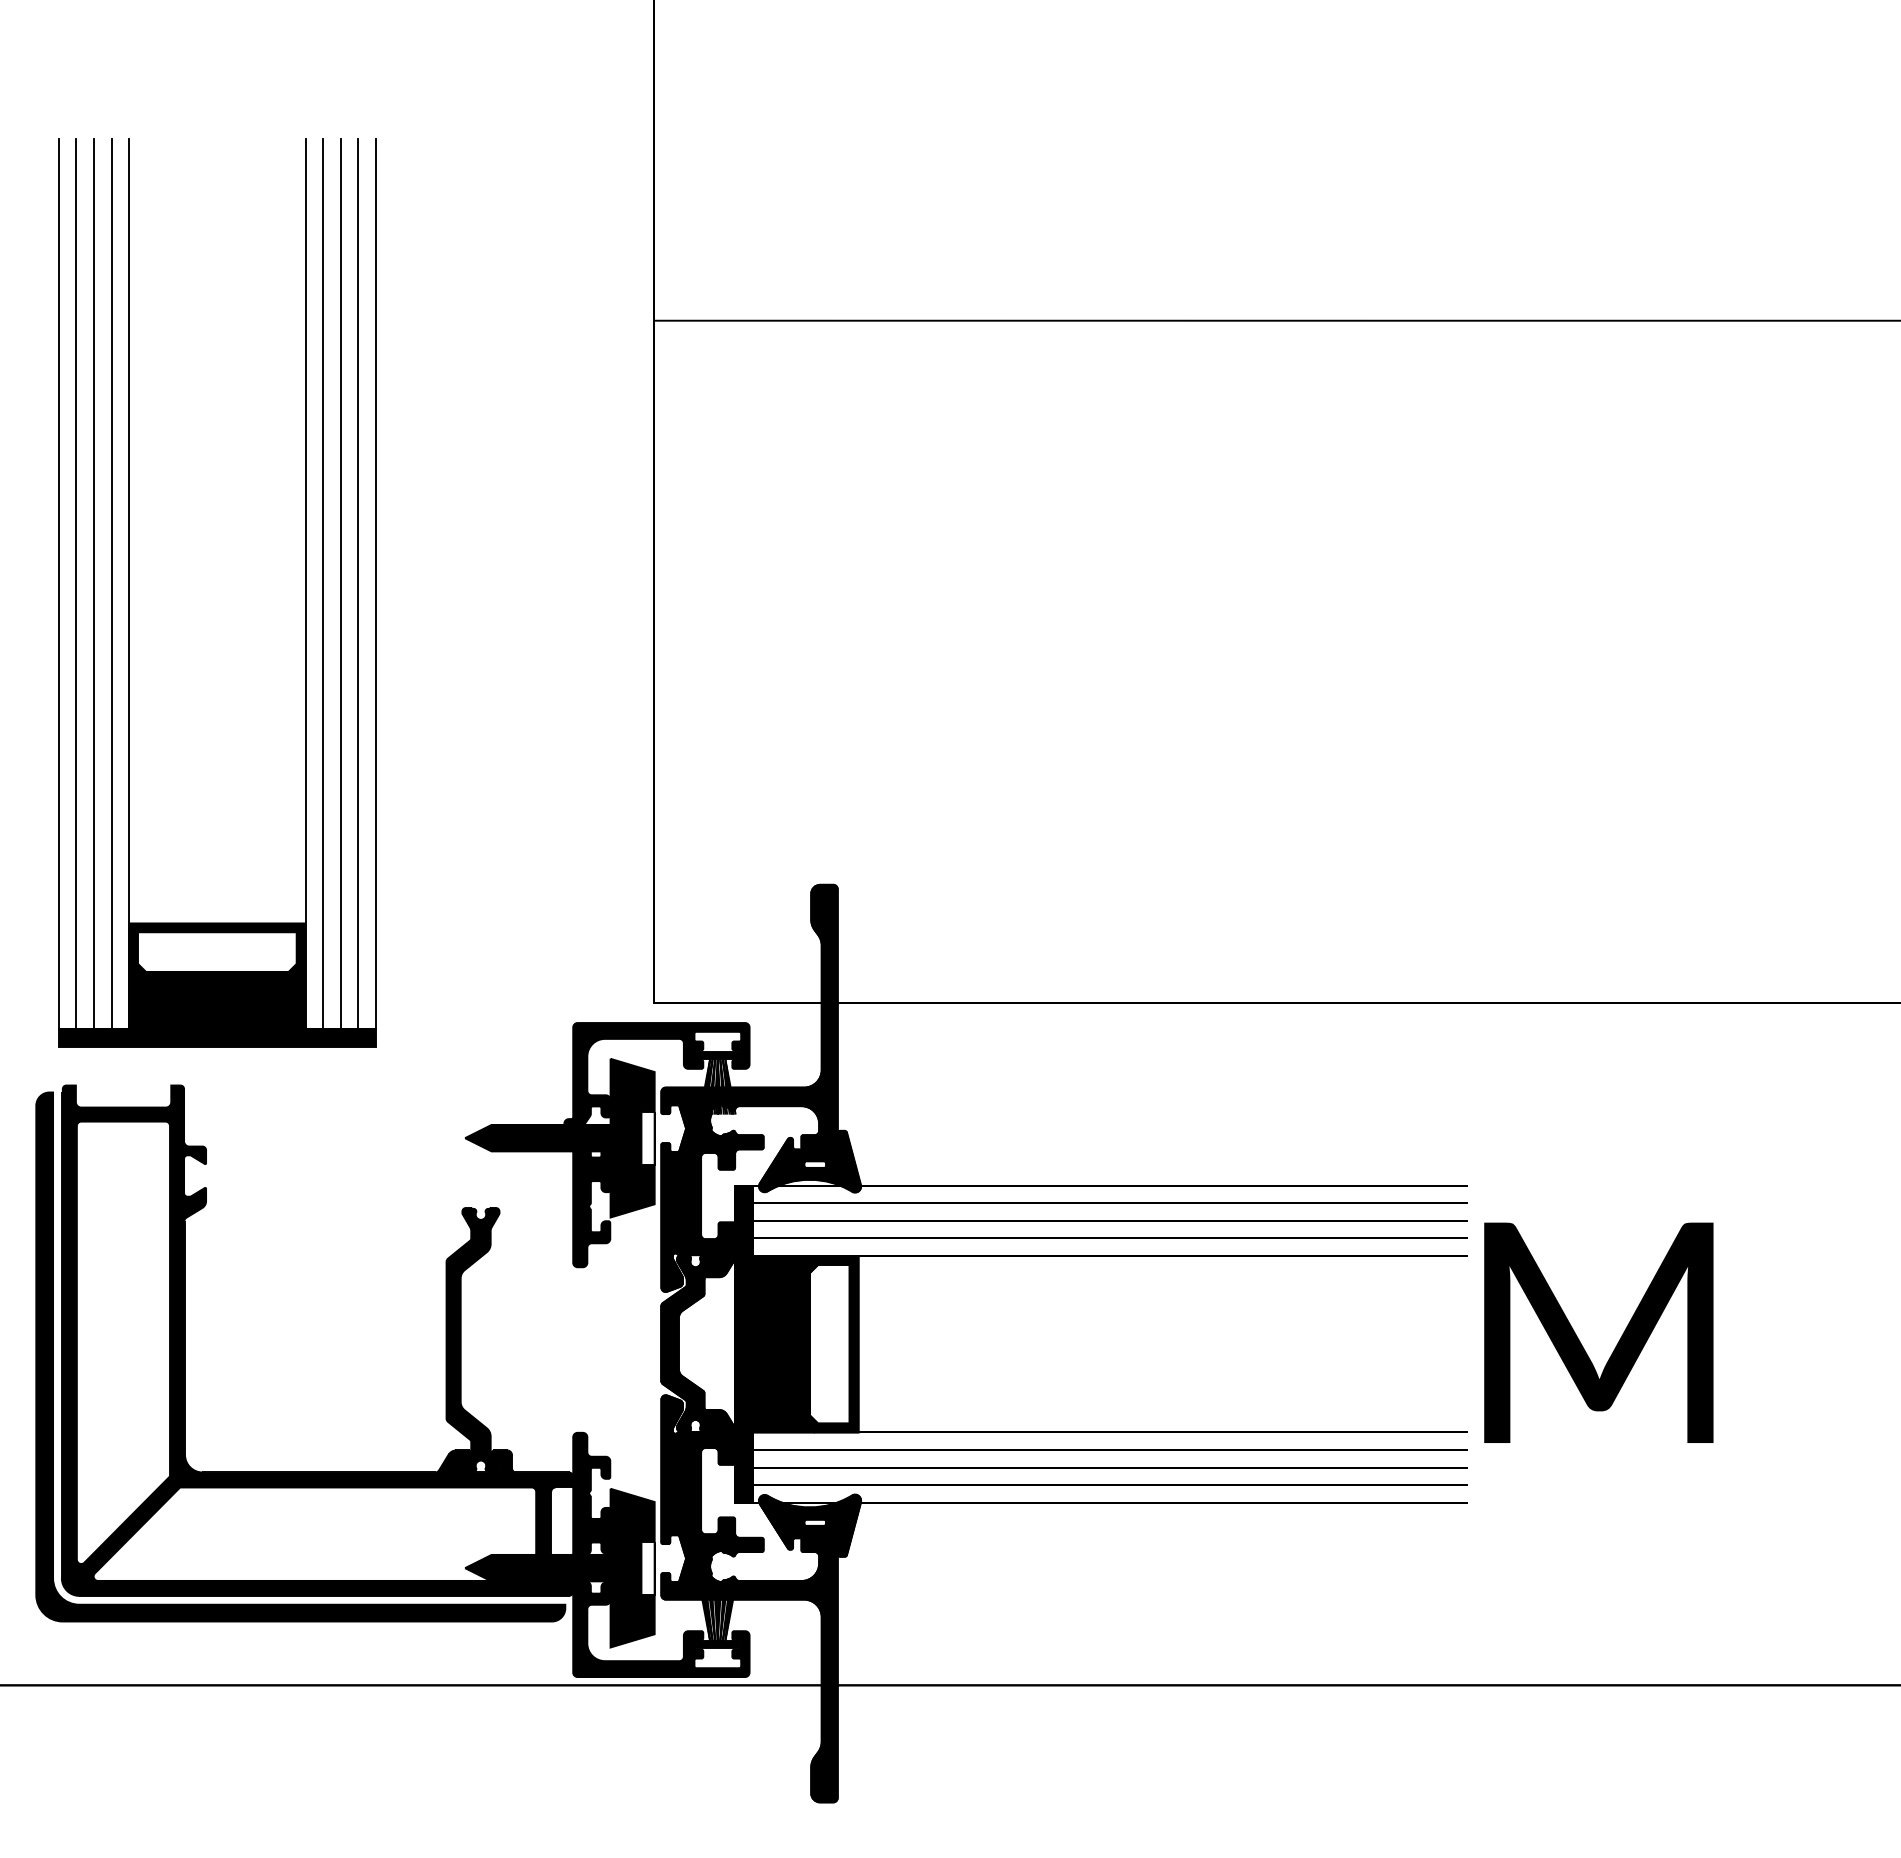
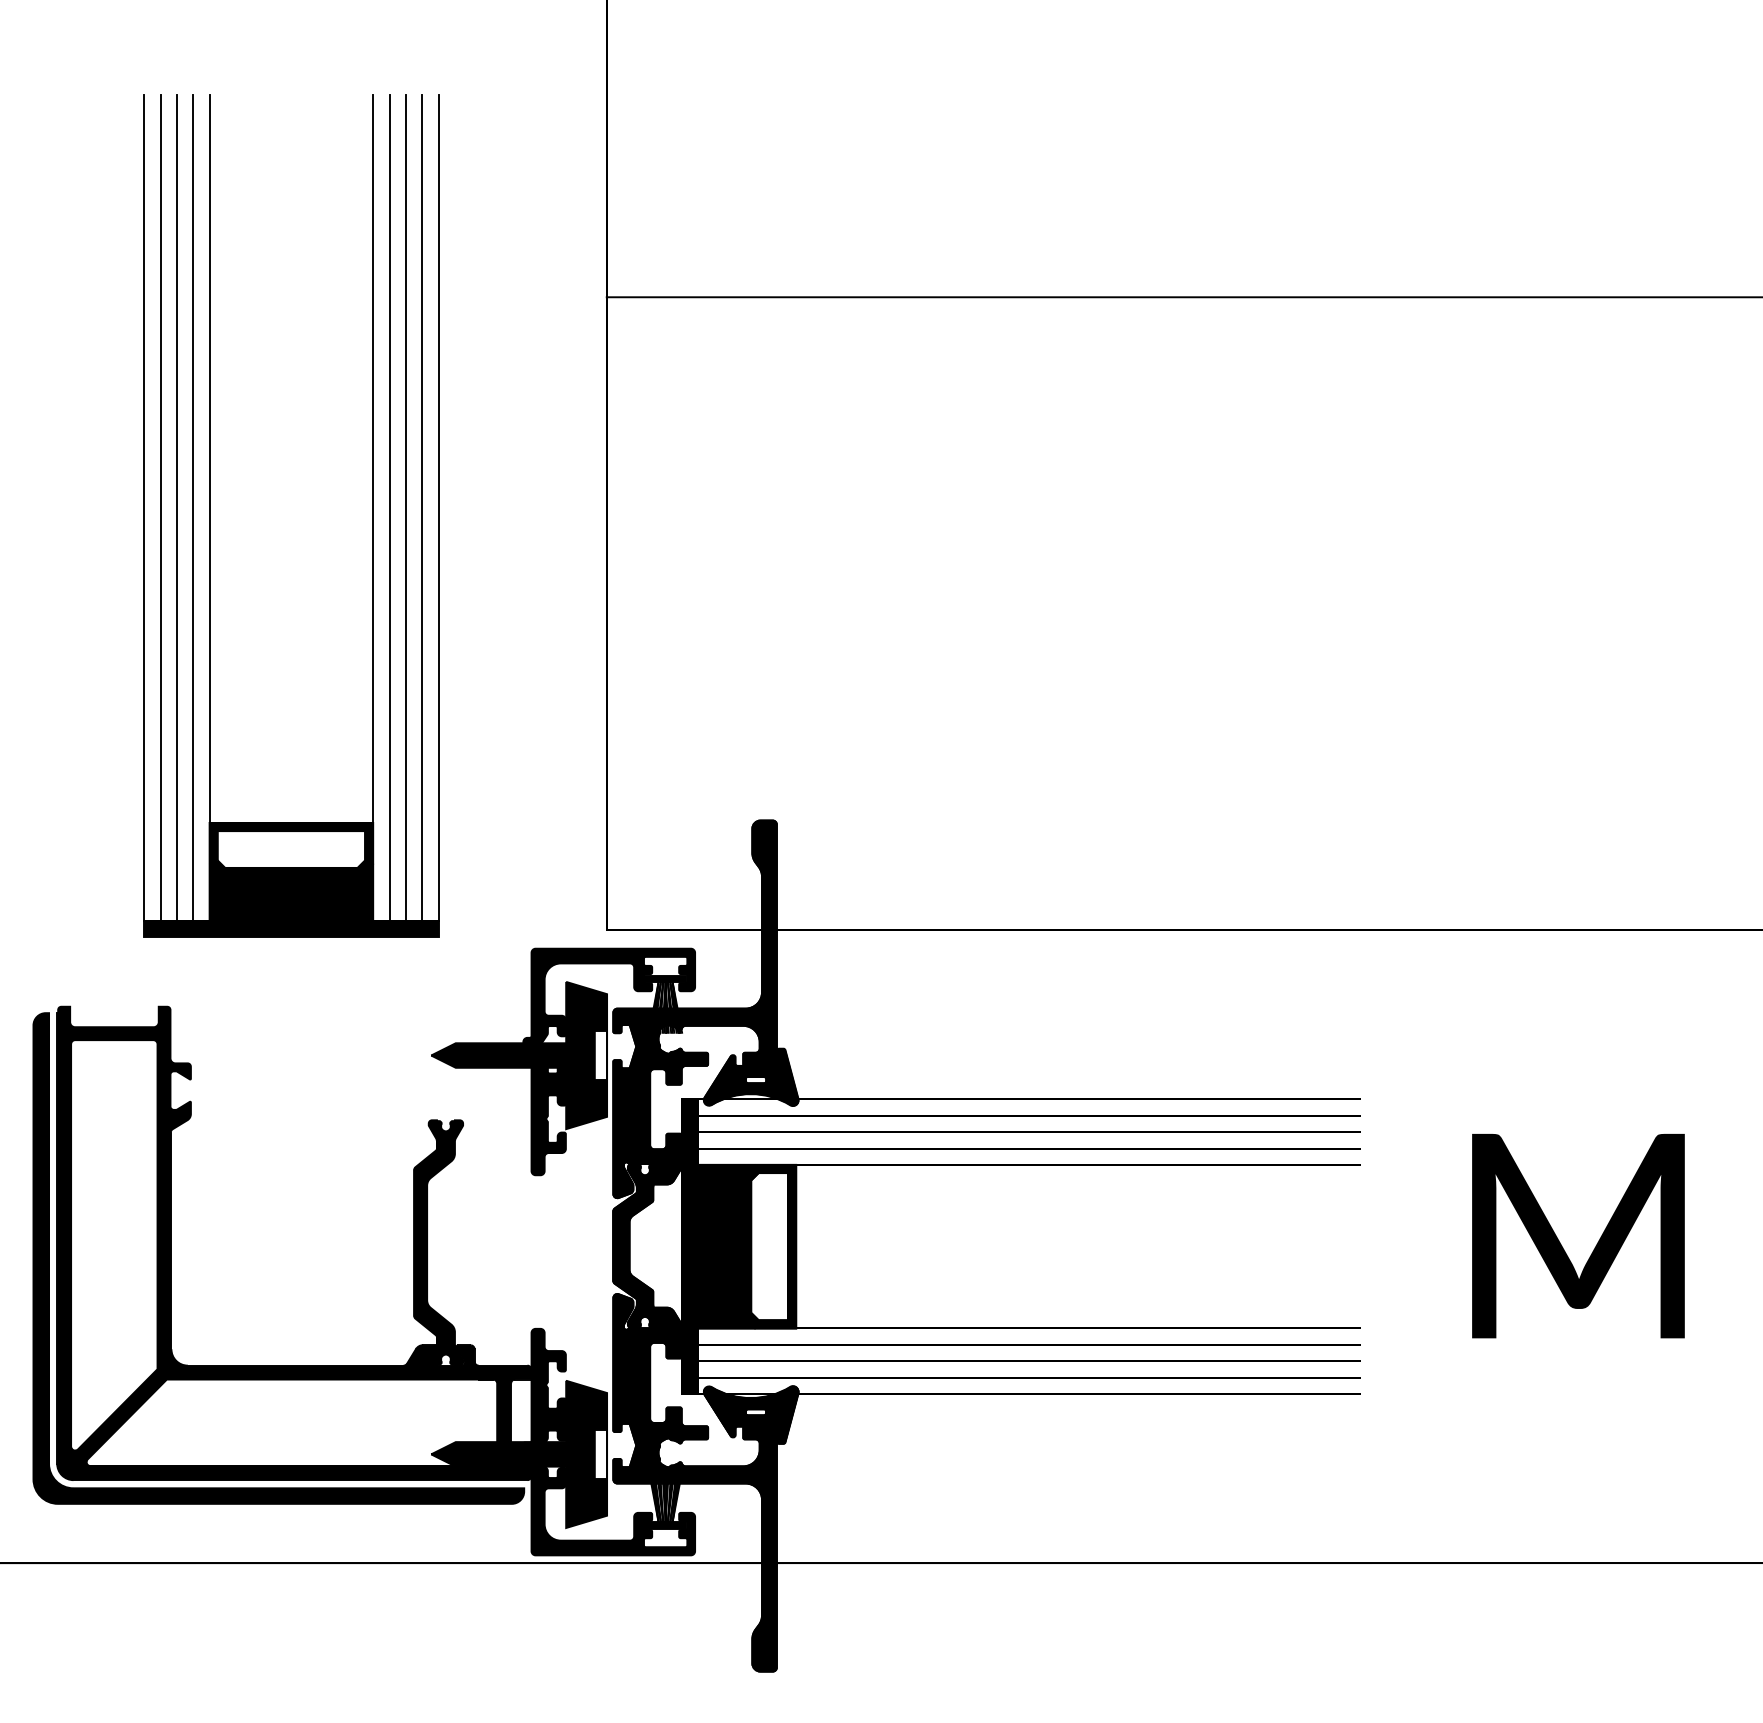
part: (129, 592) -> (209, 515), moved
text: (1598, 1332) -> (1578, 1235), moved

